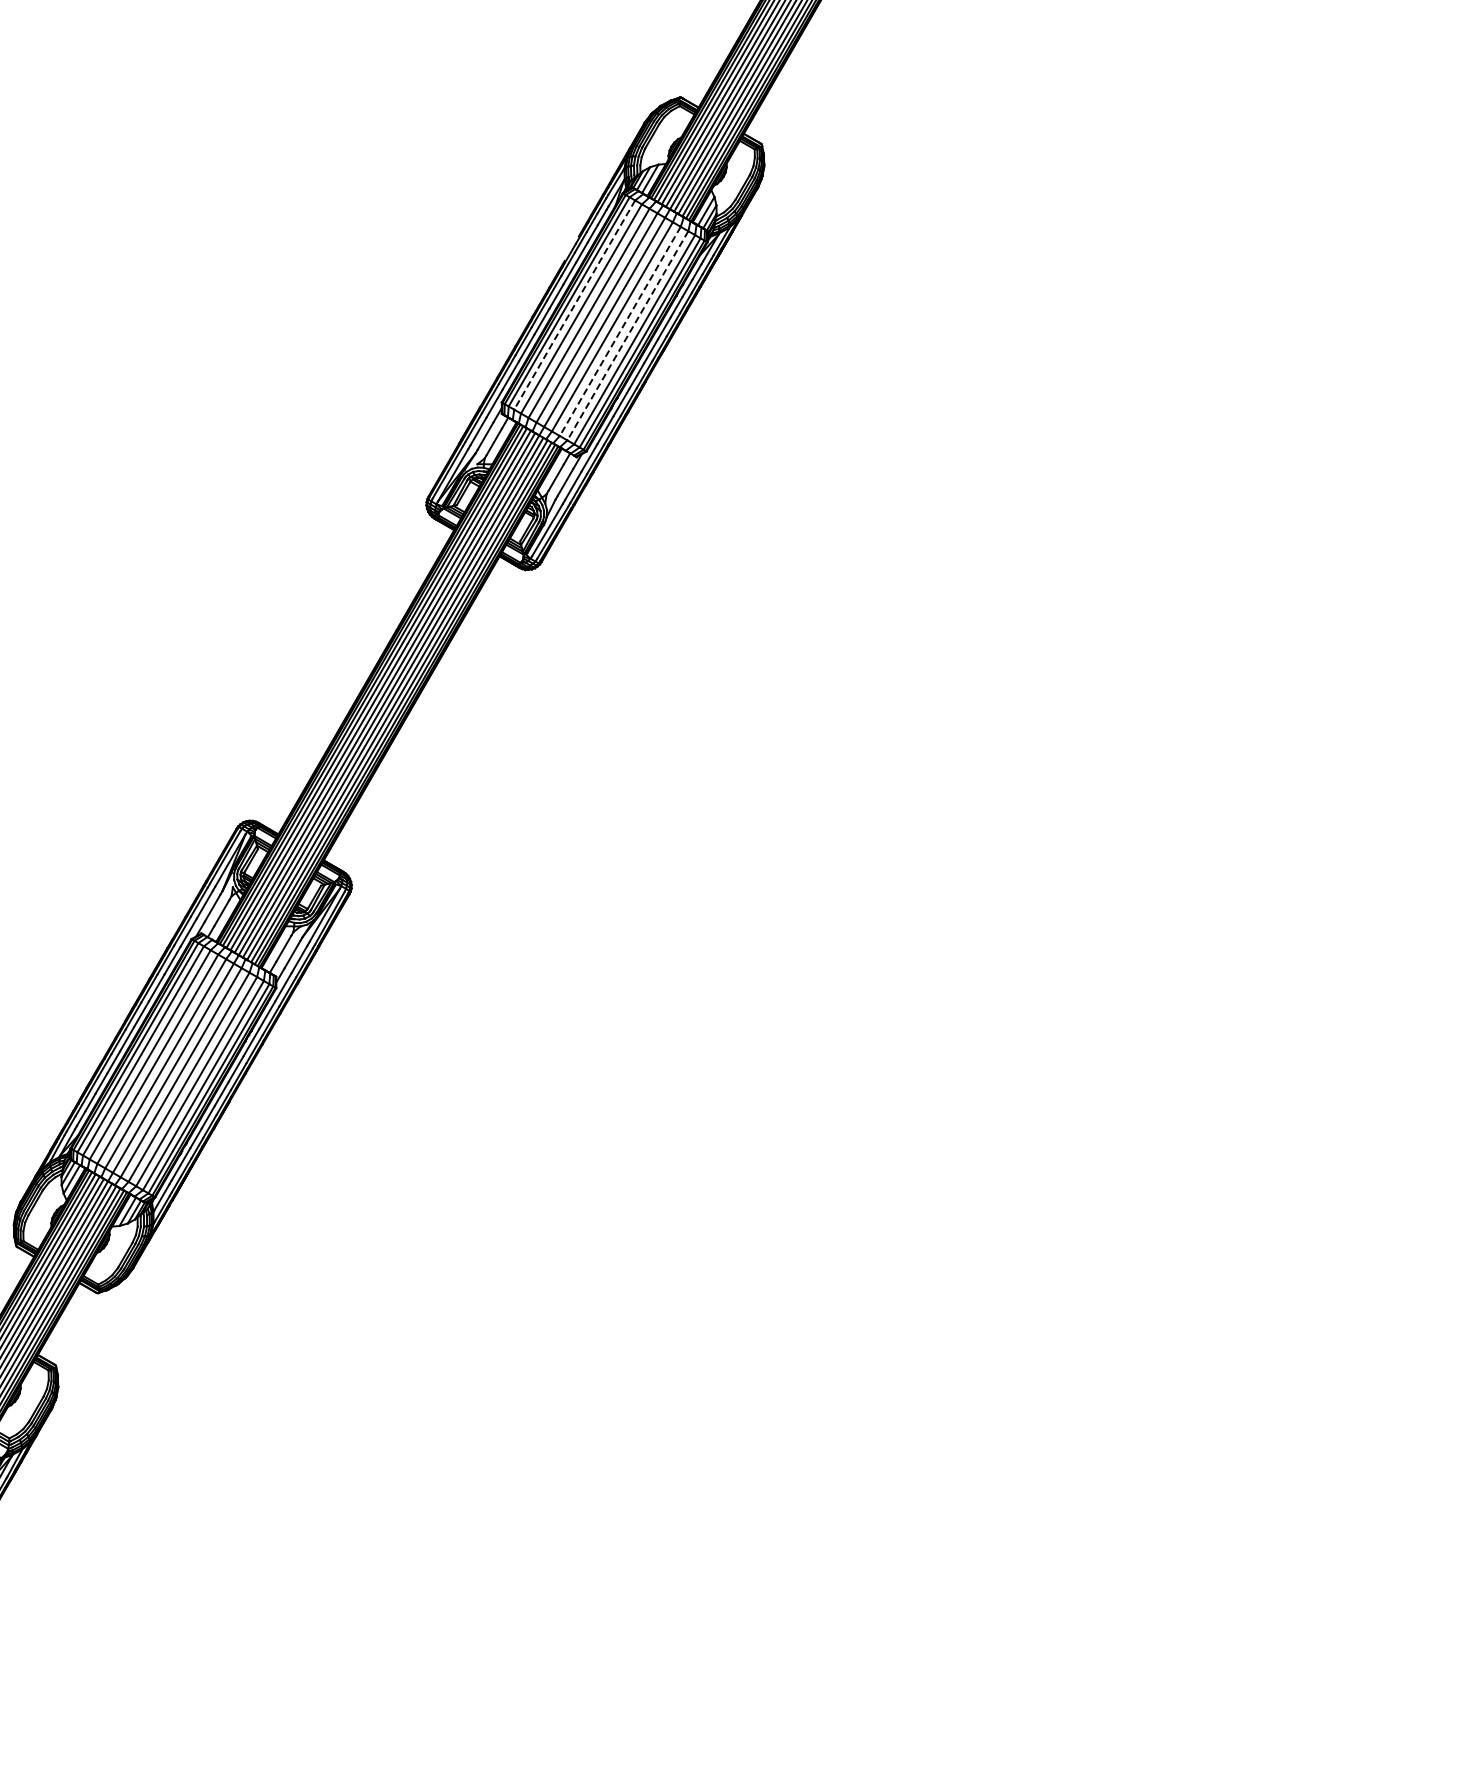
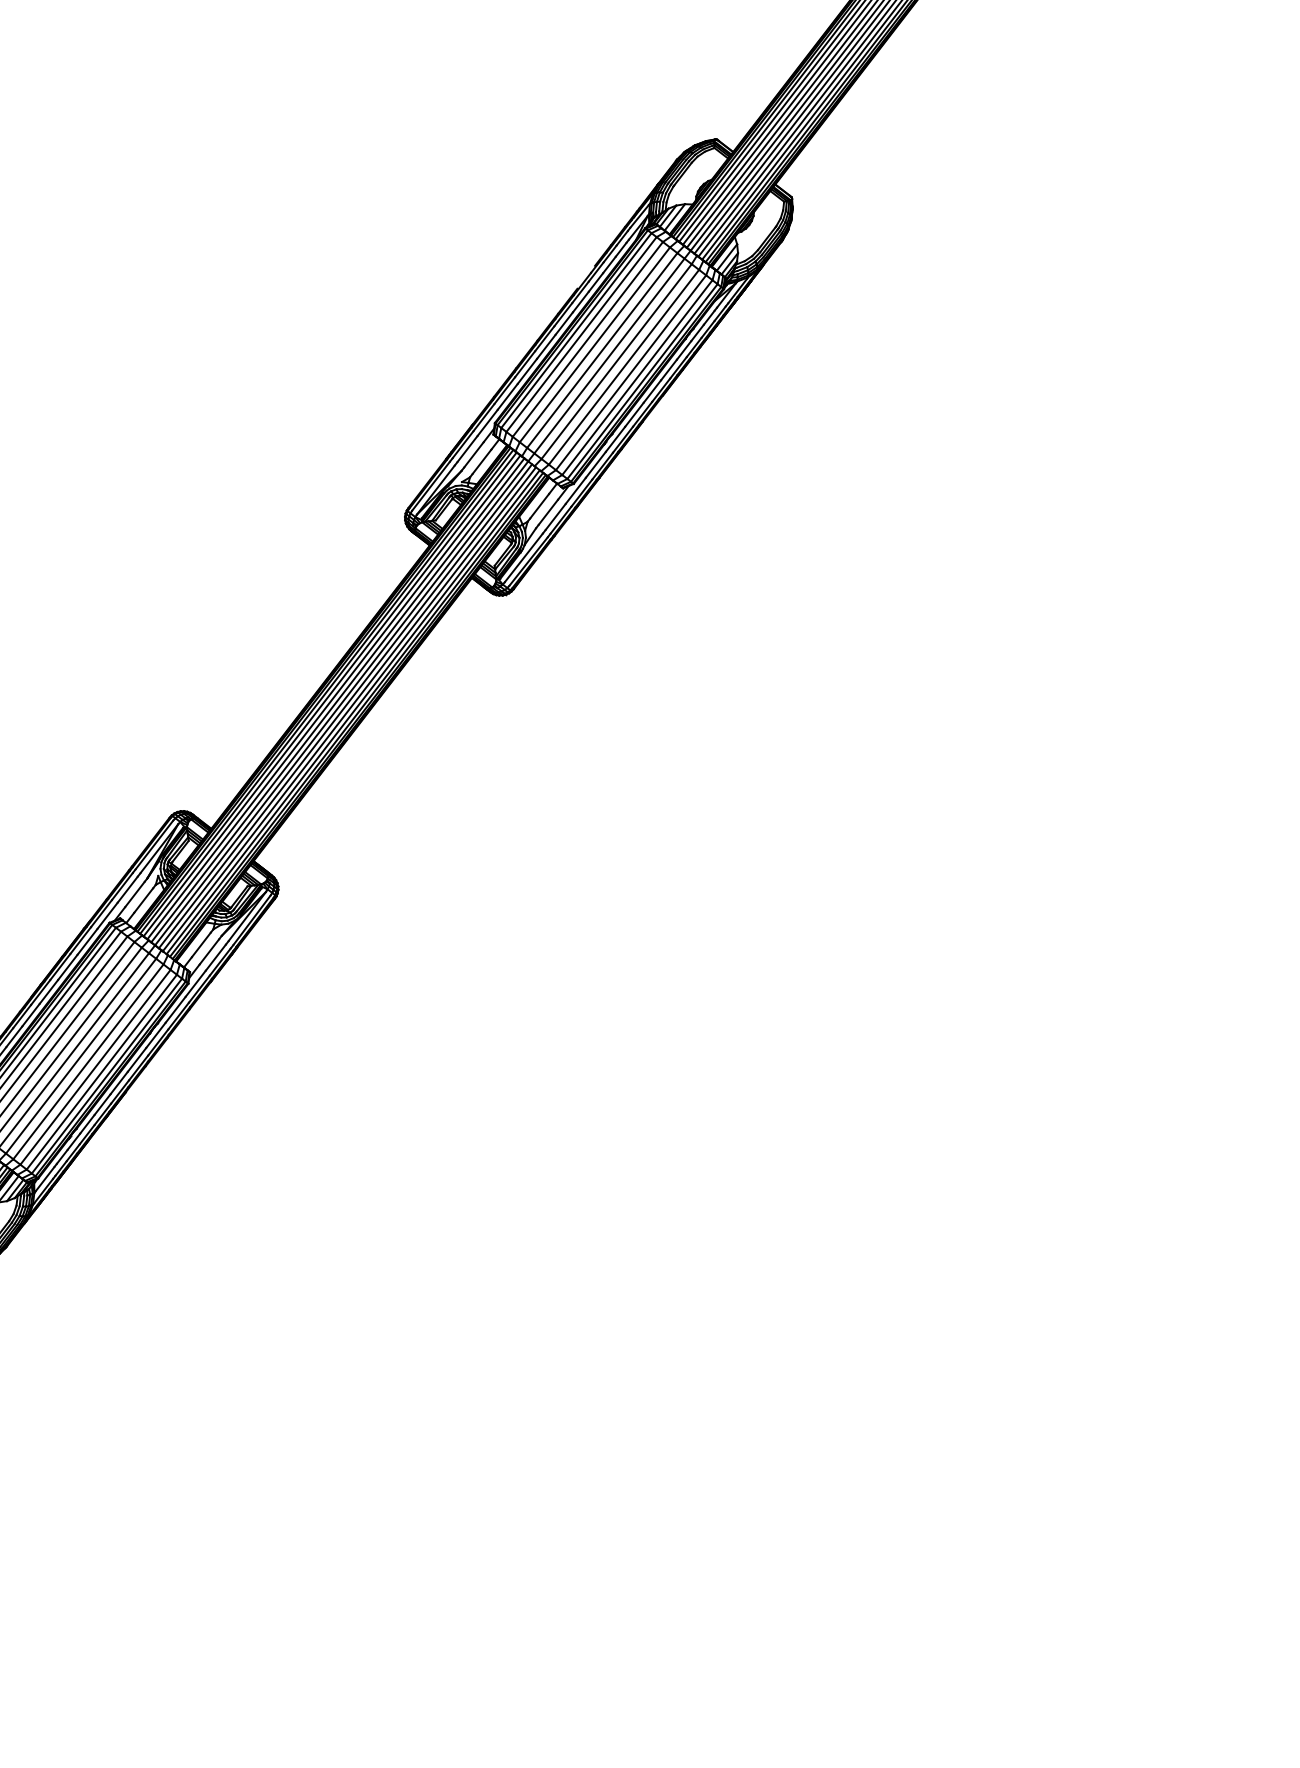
line: (574, 305) -> (581, 334), dashed -> solid
line: (620, 331) -> (624, 367), dashed -> solid
line: (627, 335) -> (630, 372), dashed -> solid

